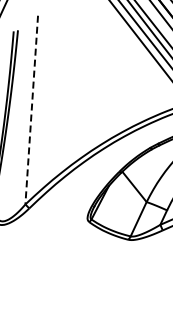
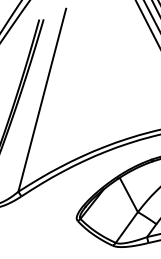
line: (31, 110) -> (41, 100), dashed -> solid

